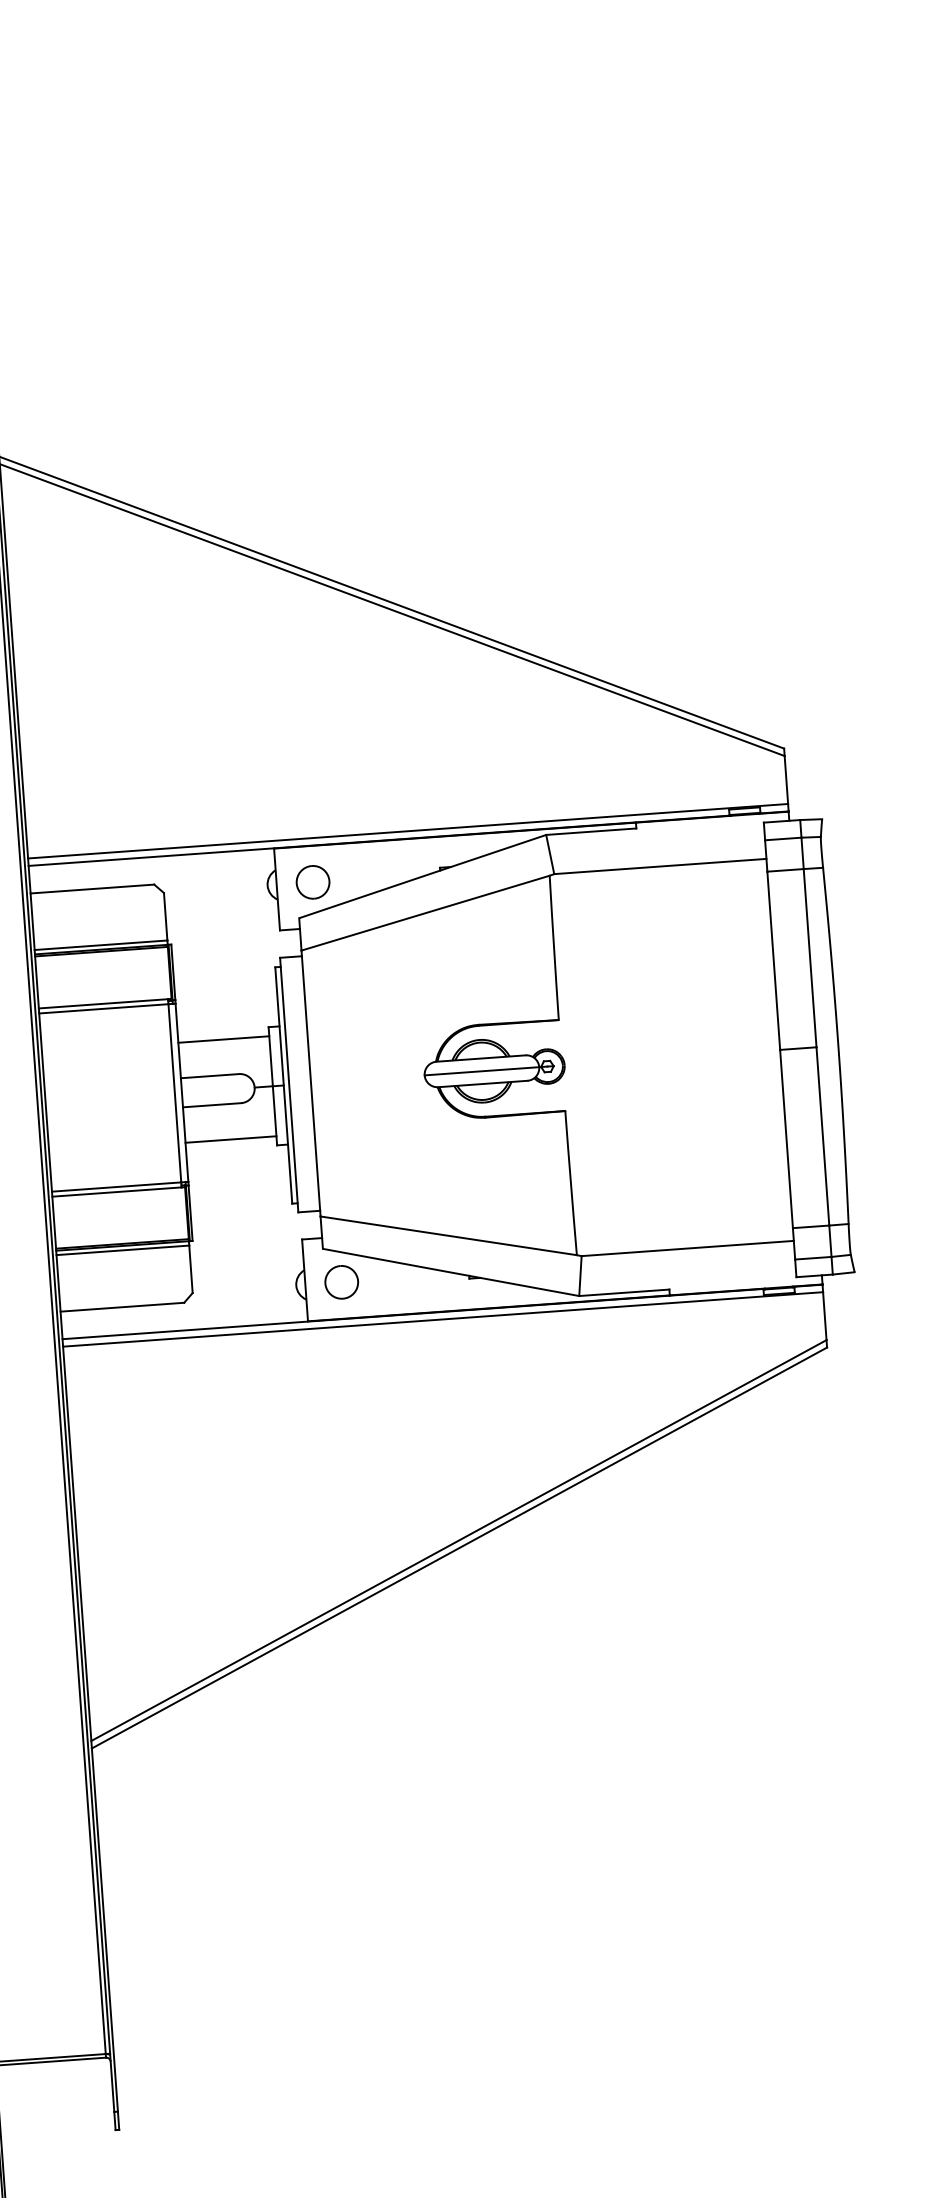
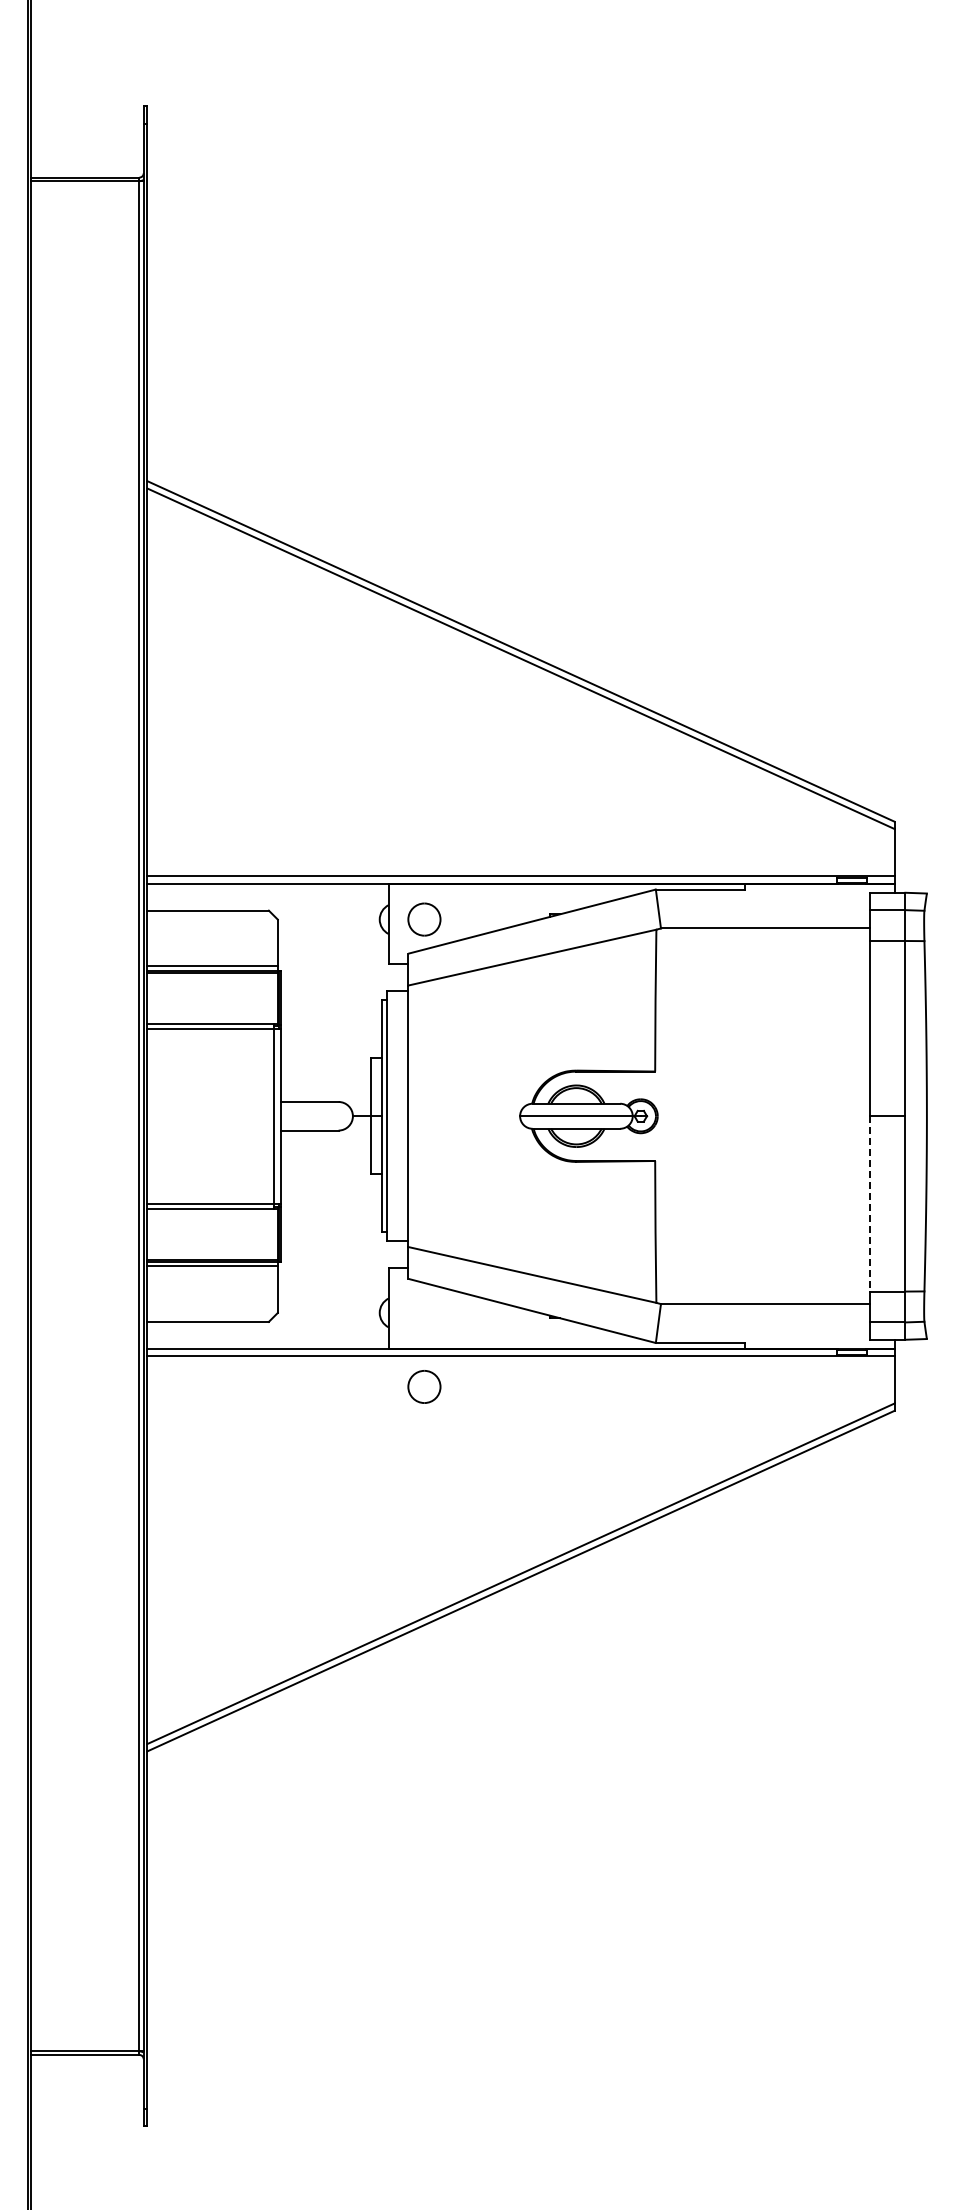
line: (223, 1039) -> (325, 1067), removed
line: (786, 1138) -> (869, 1203), solid -> dashed
line: (230, 1139) -> (325, 1165), removed
part: (341, 1281) -> (424, 1386), moved

